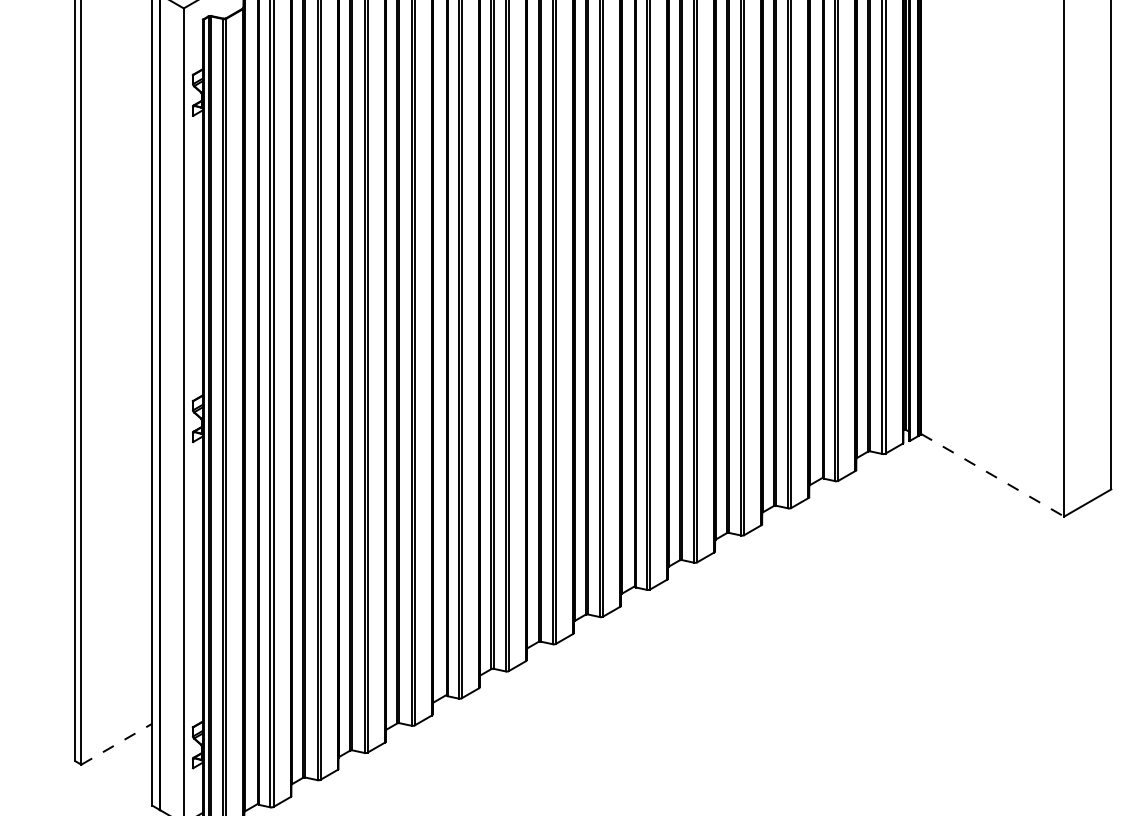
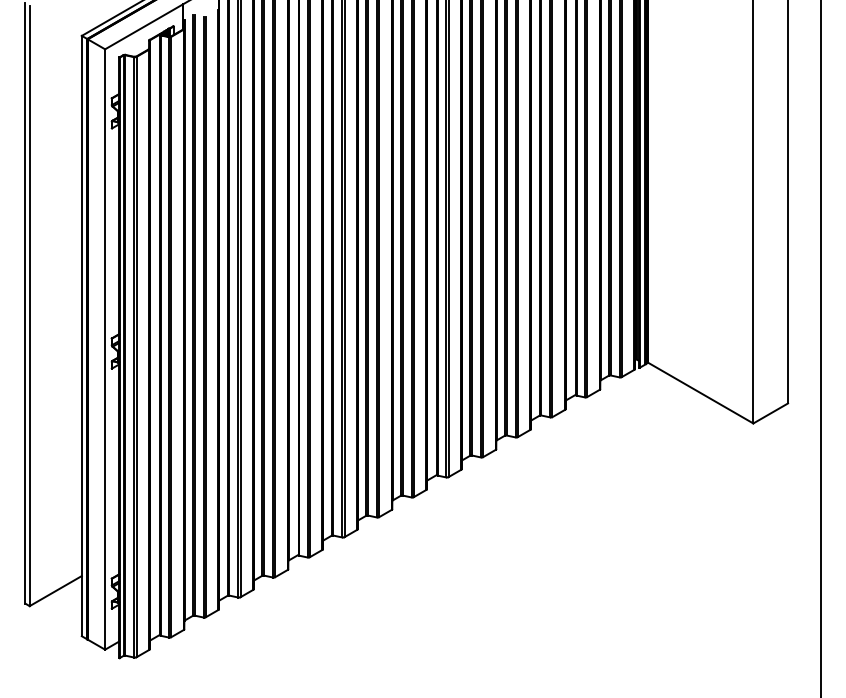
line: (992, 475) -> (700, 393), dashed -> solid
line: (117, 743) -> (56, 590), dashed -> solid

